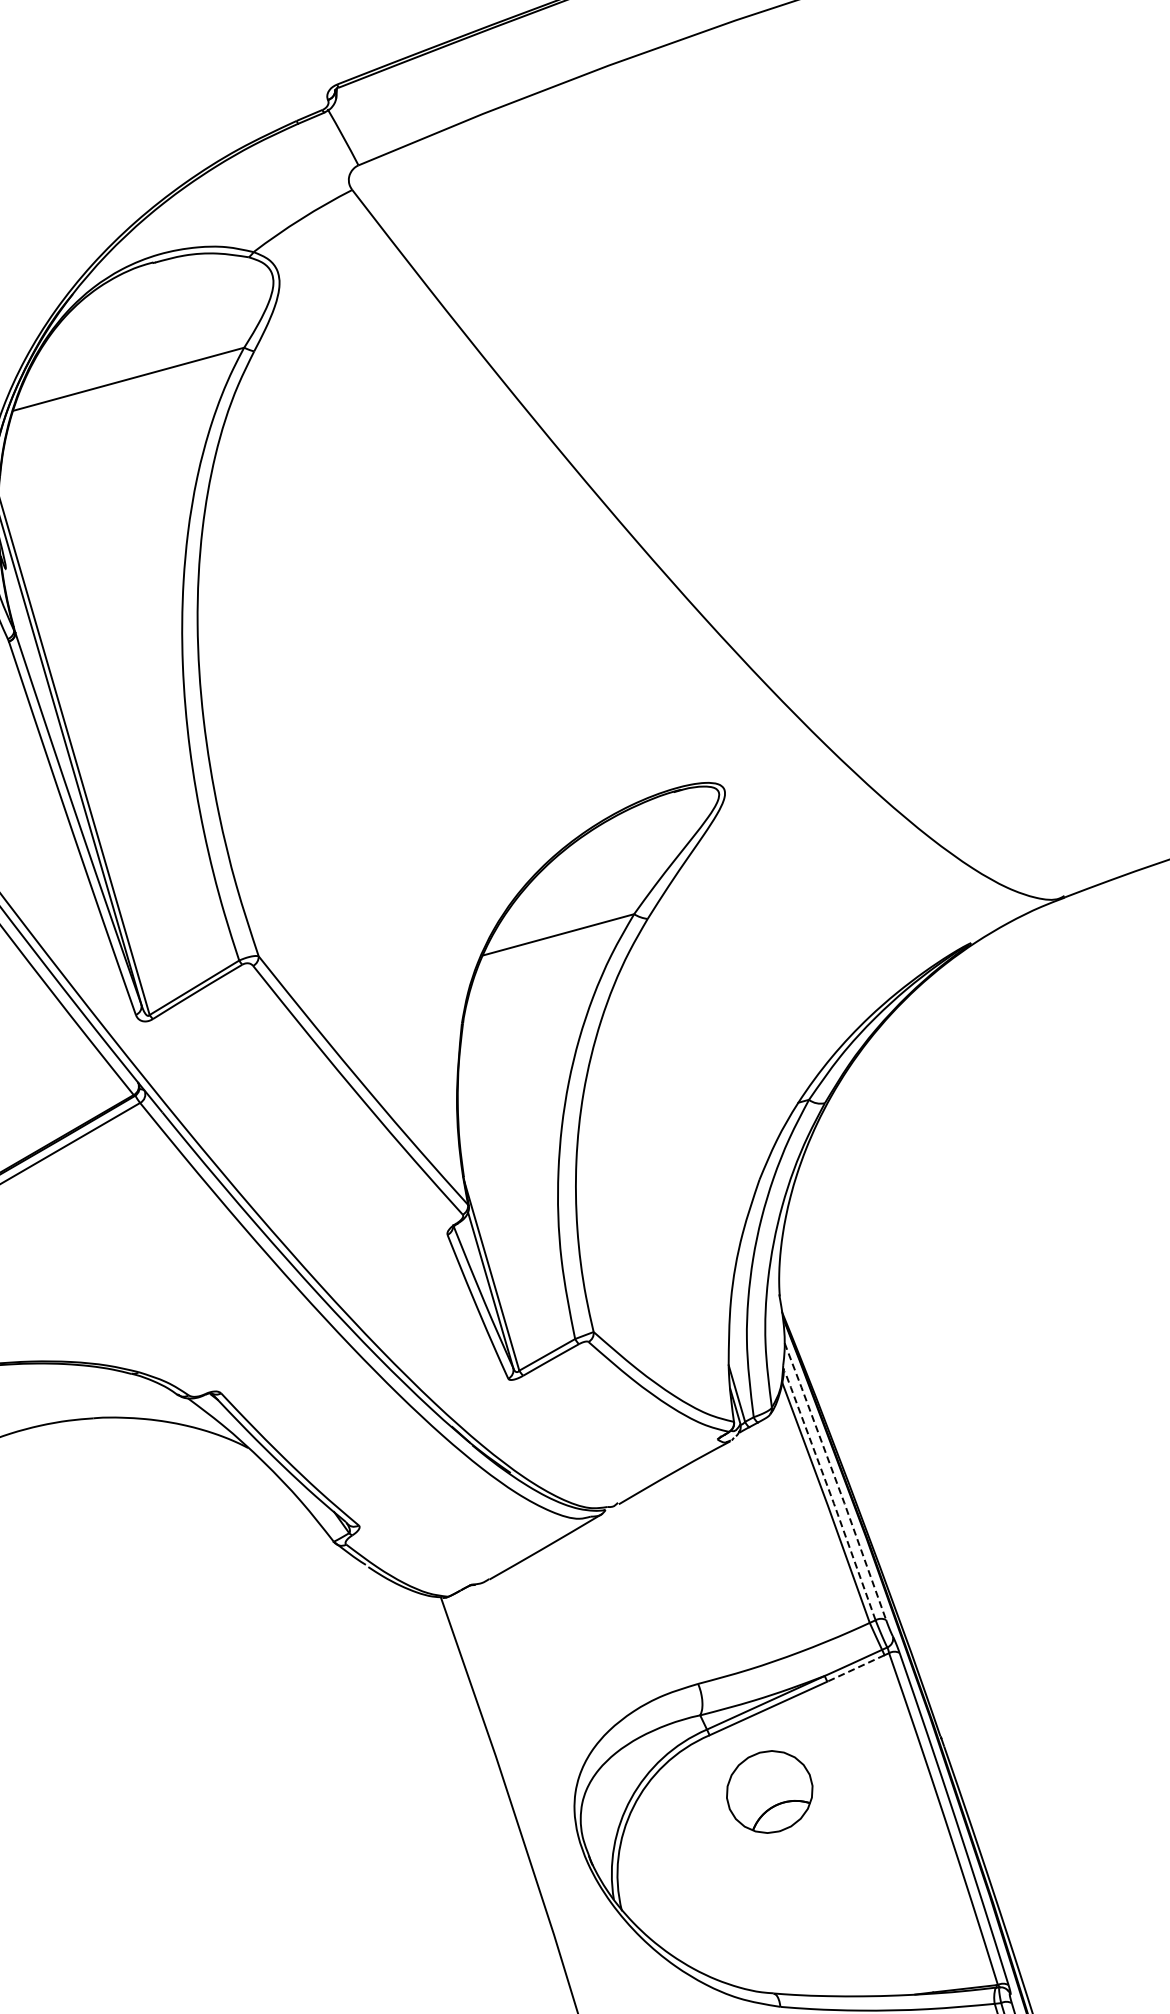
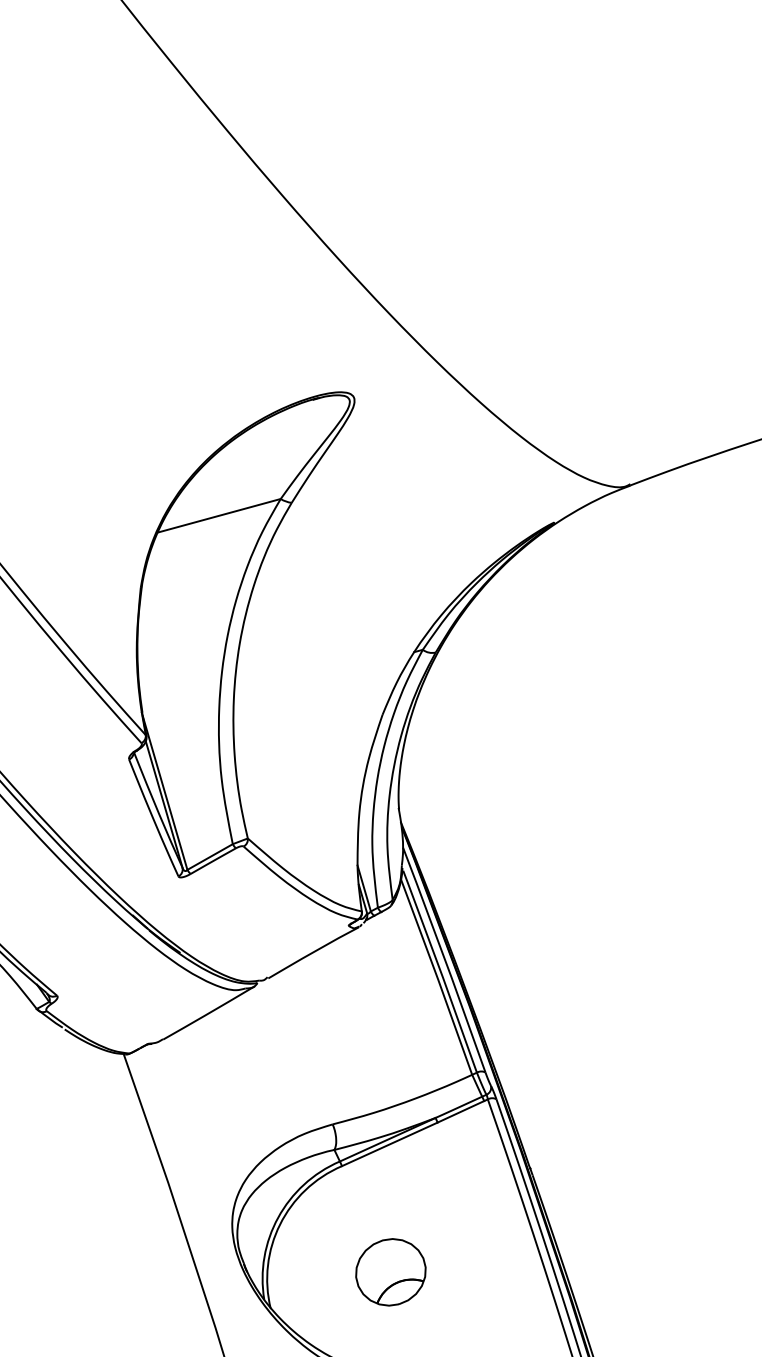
line: (836, 1480) -> (445, 959), dashed -> solid
line: (830, 1495) -> (440, 971), dashed -> solid
line: (855, 1668) -> (460, 1111), dashed -> solid
part: (769, 1791) -> (390, 1271), moved

